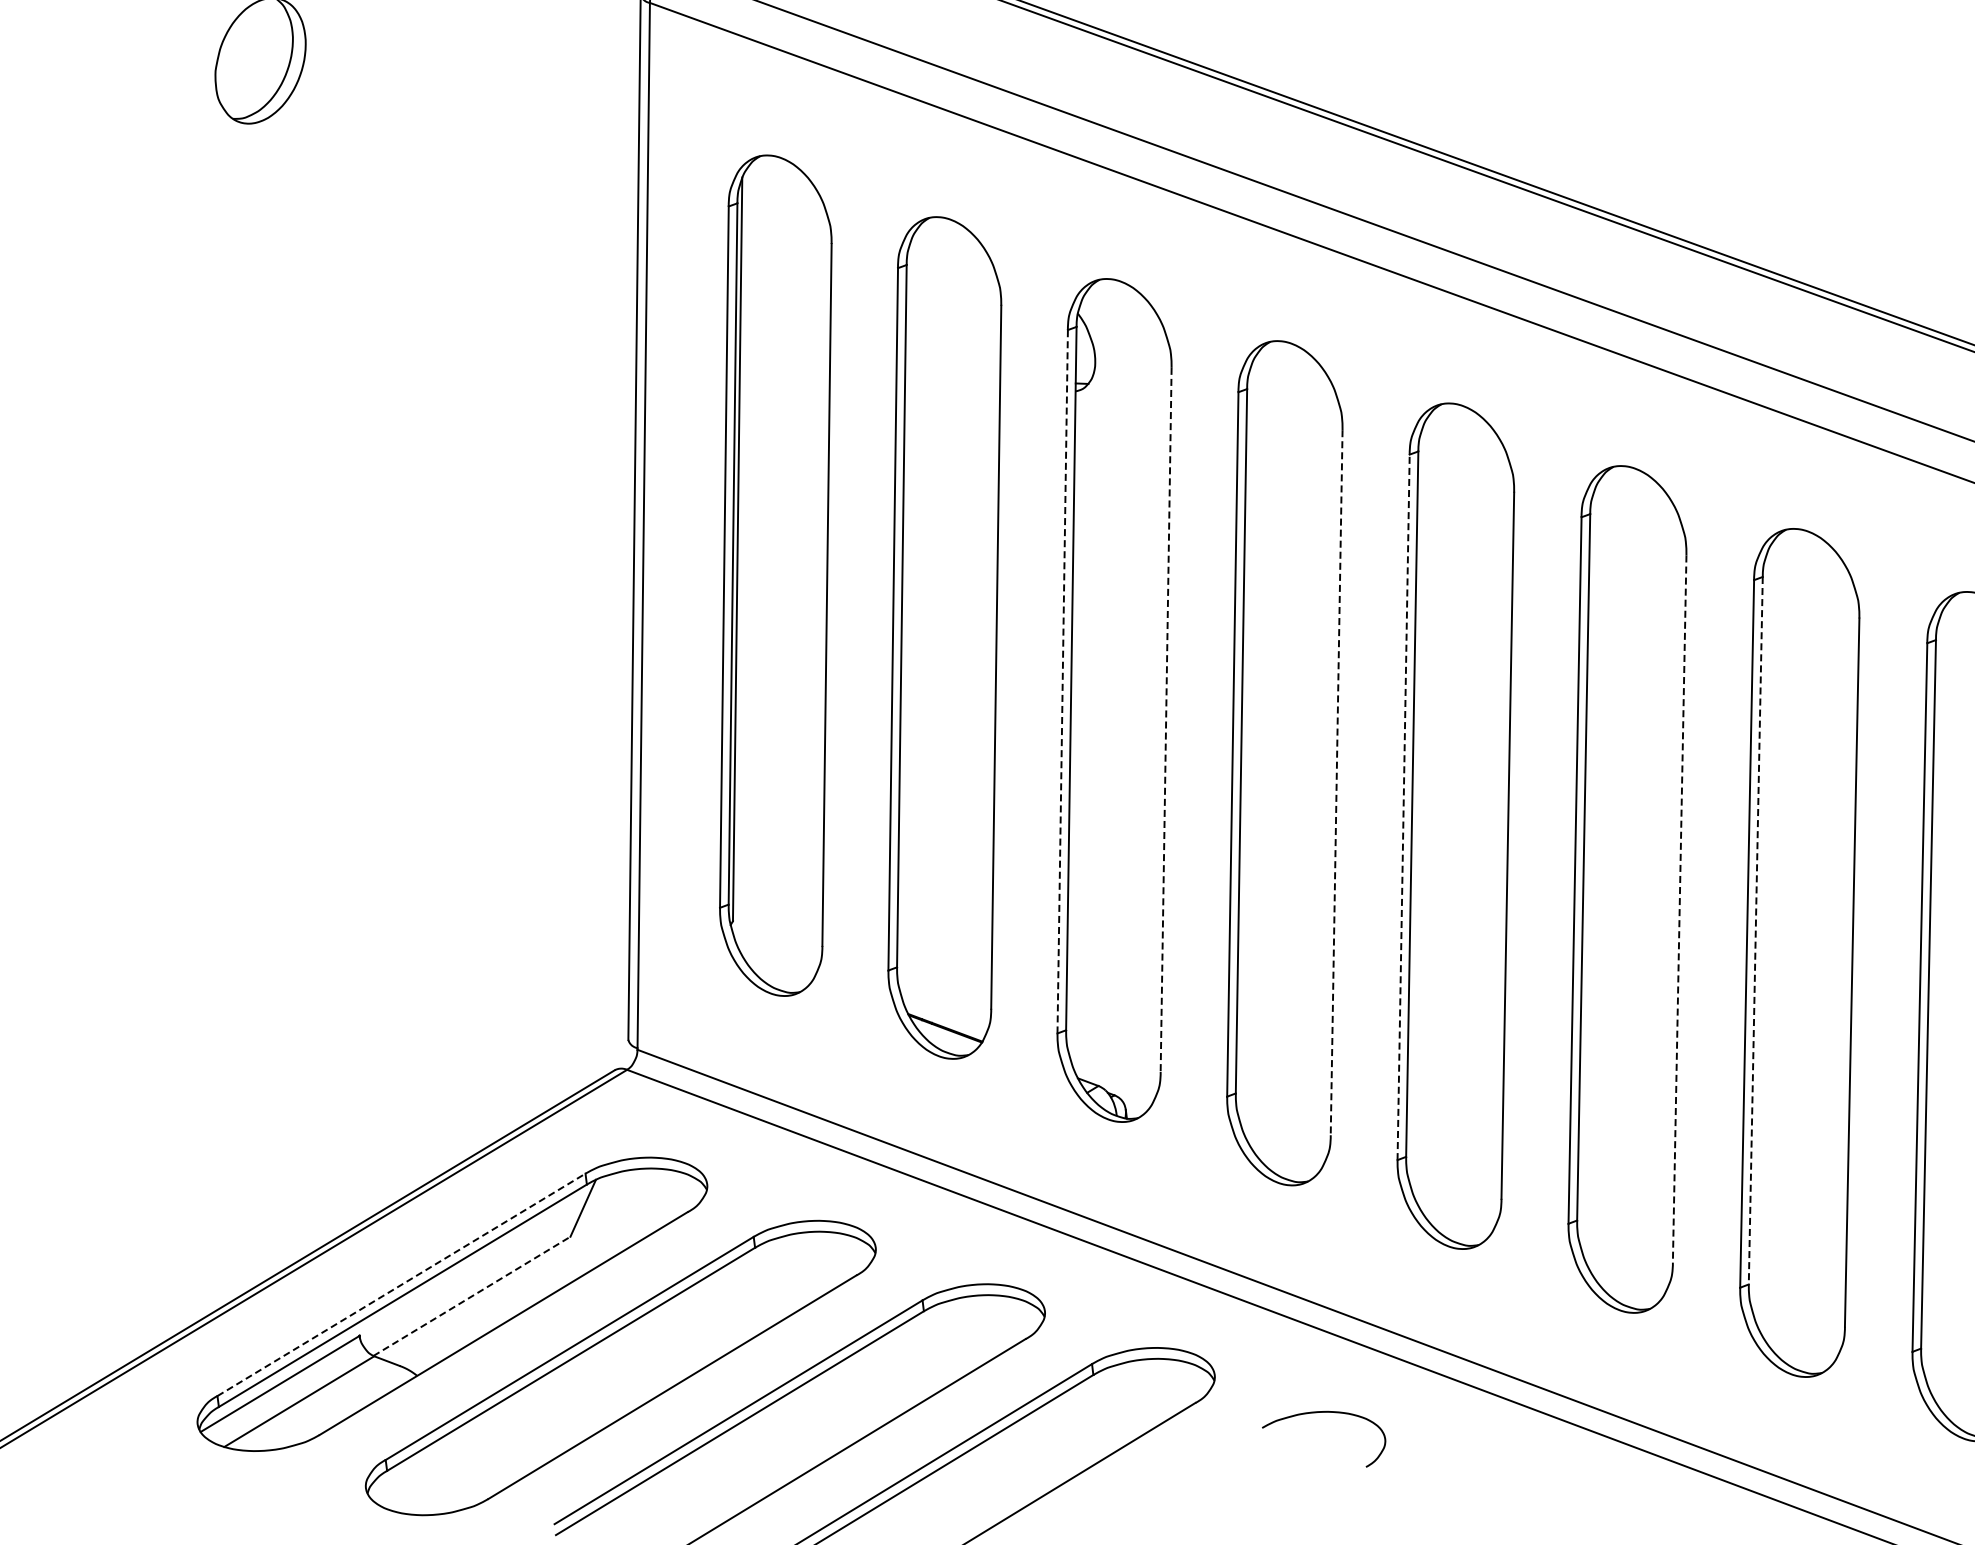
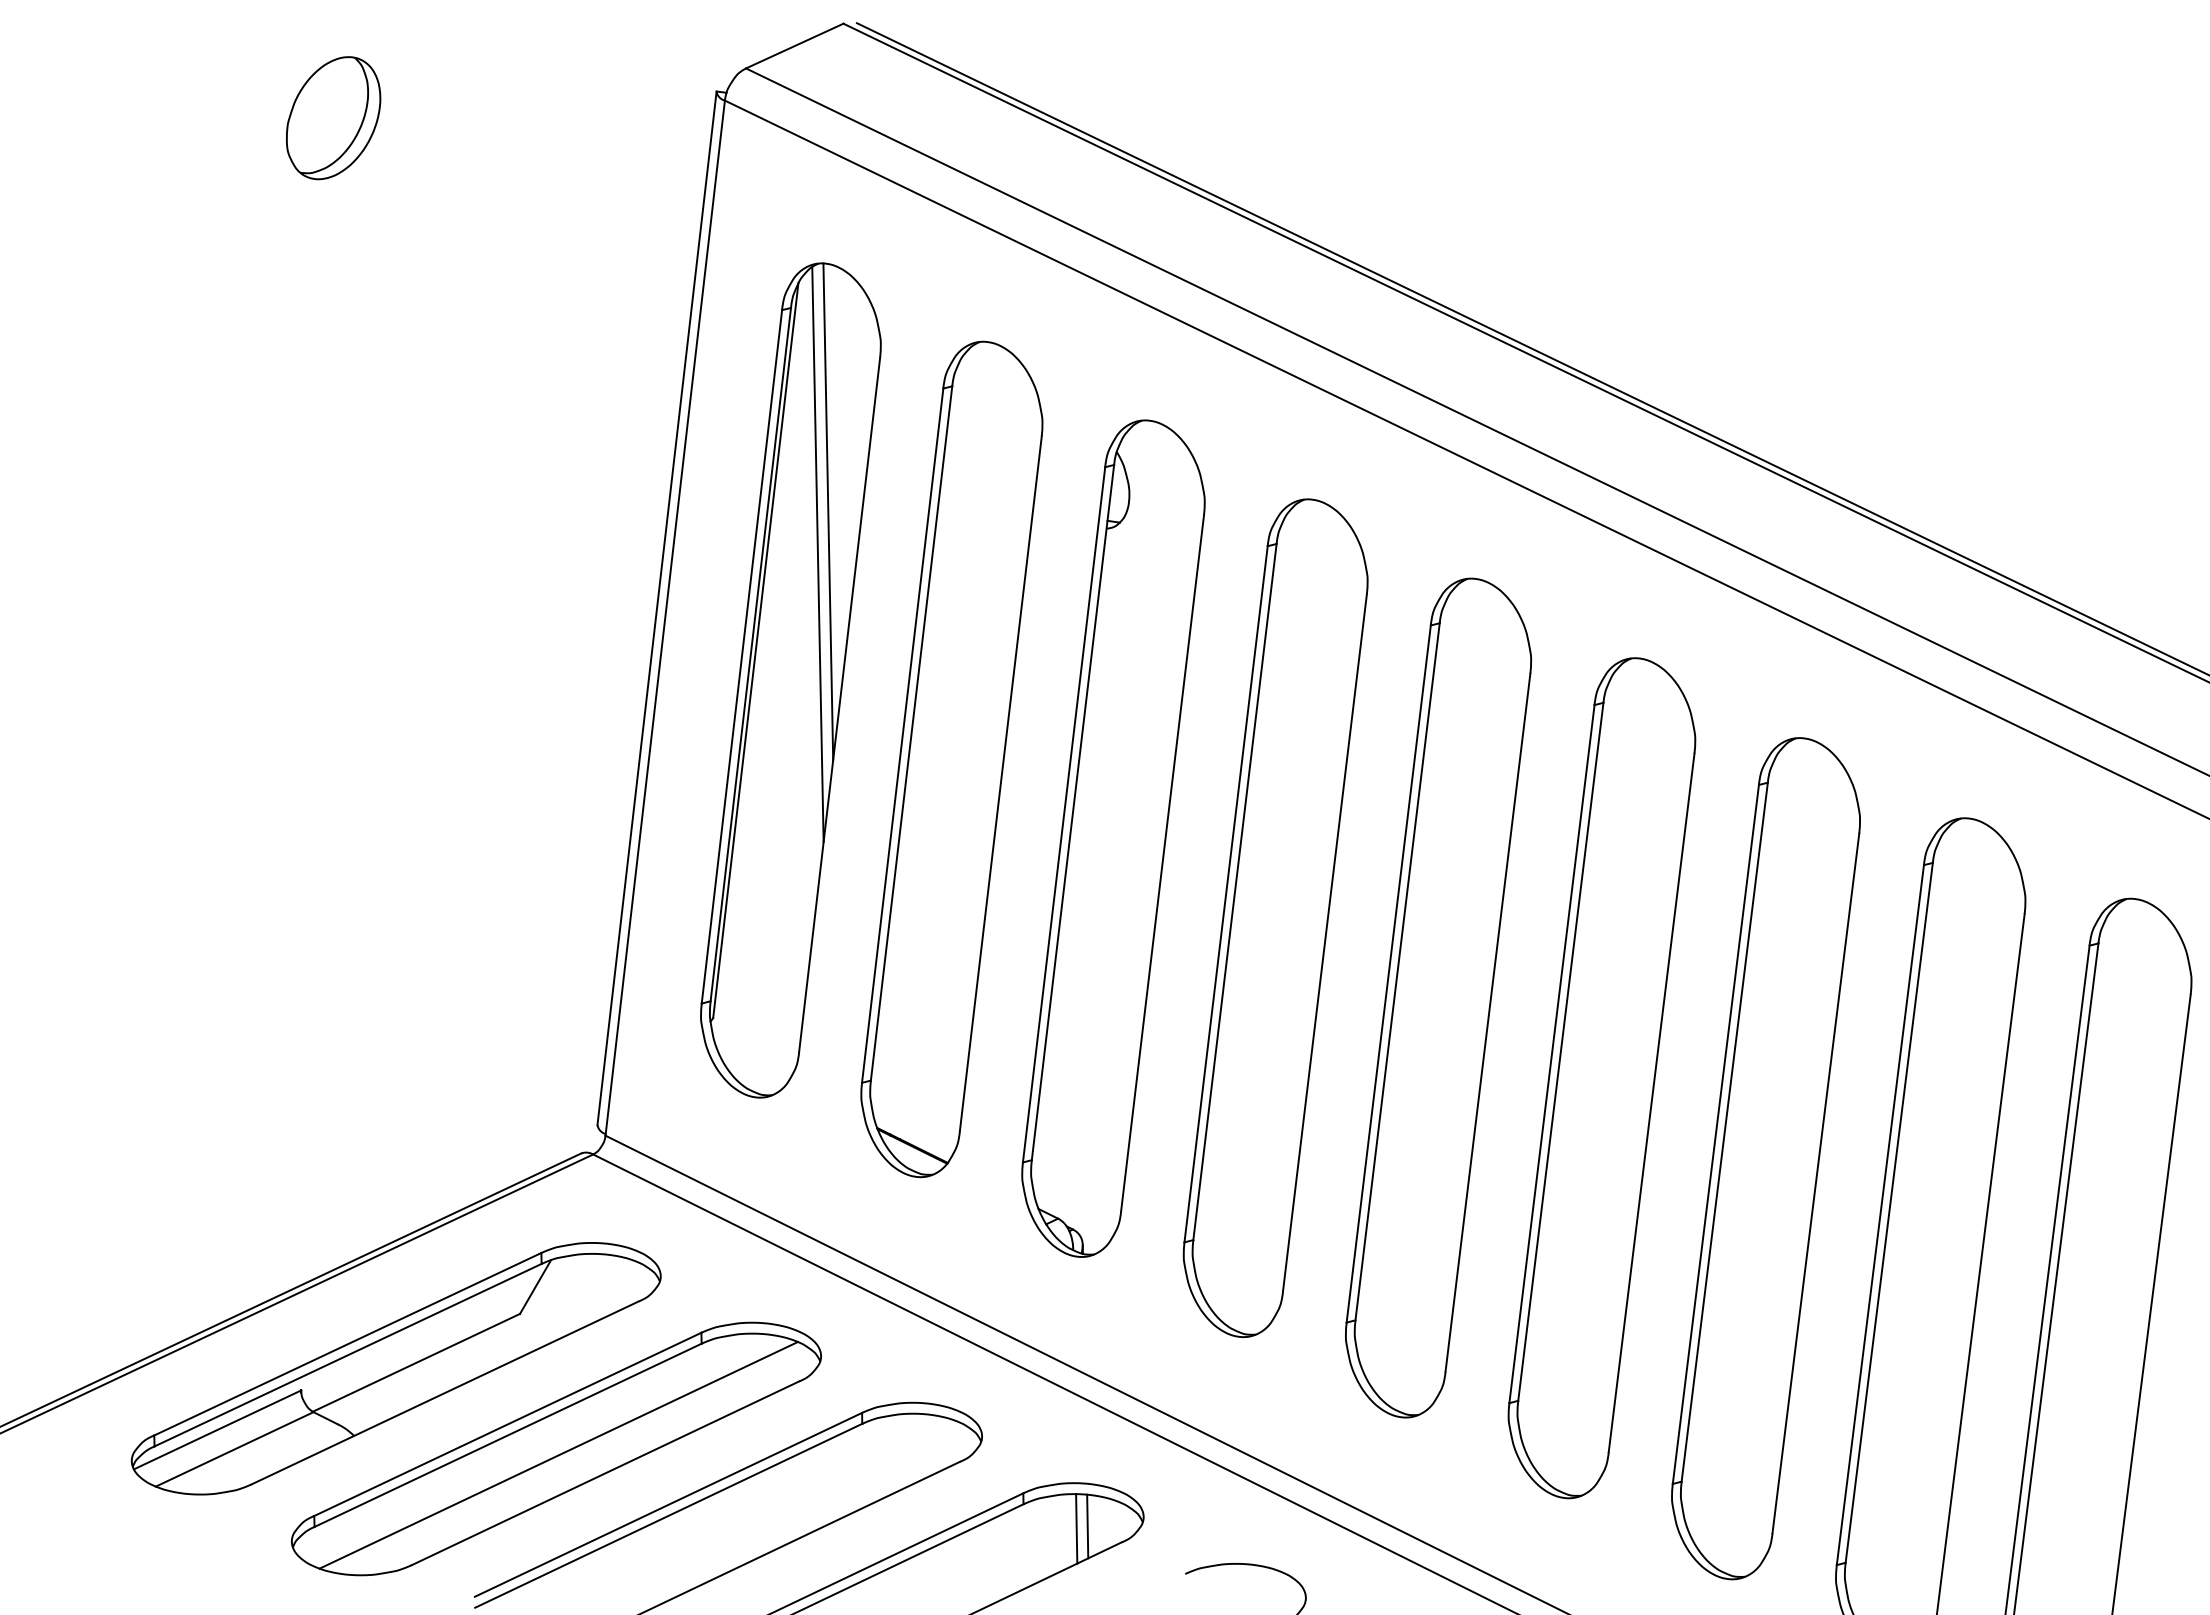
line: (795, 402) -> (828, 511), added
line: (789, 447) -> (817, 554), added
line: (1063, 681) -> (1064, 814), dashed -> solid
line: (1166, 720) -> (1162, 863), dashed -> solid
line: (1336, 782) -> (1324, 942), dashed -> solid
line: (1403, 806) -> (1388, 973), dashed -> solid
line: (1679, 908) -> (1651, 1102), dashed -> solid
line: (1755, 931) -> (1724, 1132), dashed -> solid
line: (401, 1285) -> (347, 1344), dashed -> solid
line: (472, 1296) -> (416, 1362), dashed -> solid
line: (623, 1373) -> (558, 1454), added
line: (1159, 1390) -> (1087, 1526), added
line: (1148, 1393) -> (1076, 1528), added

